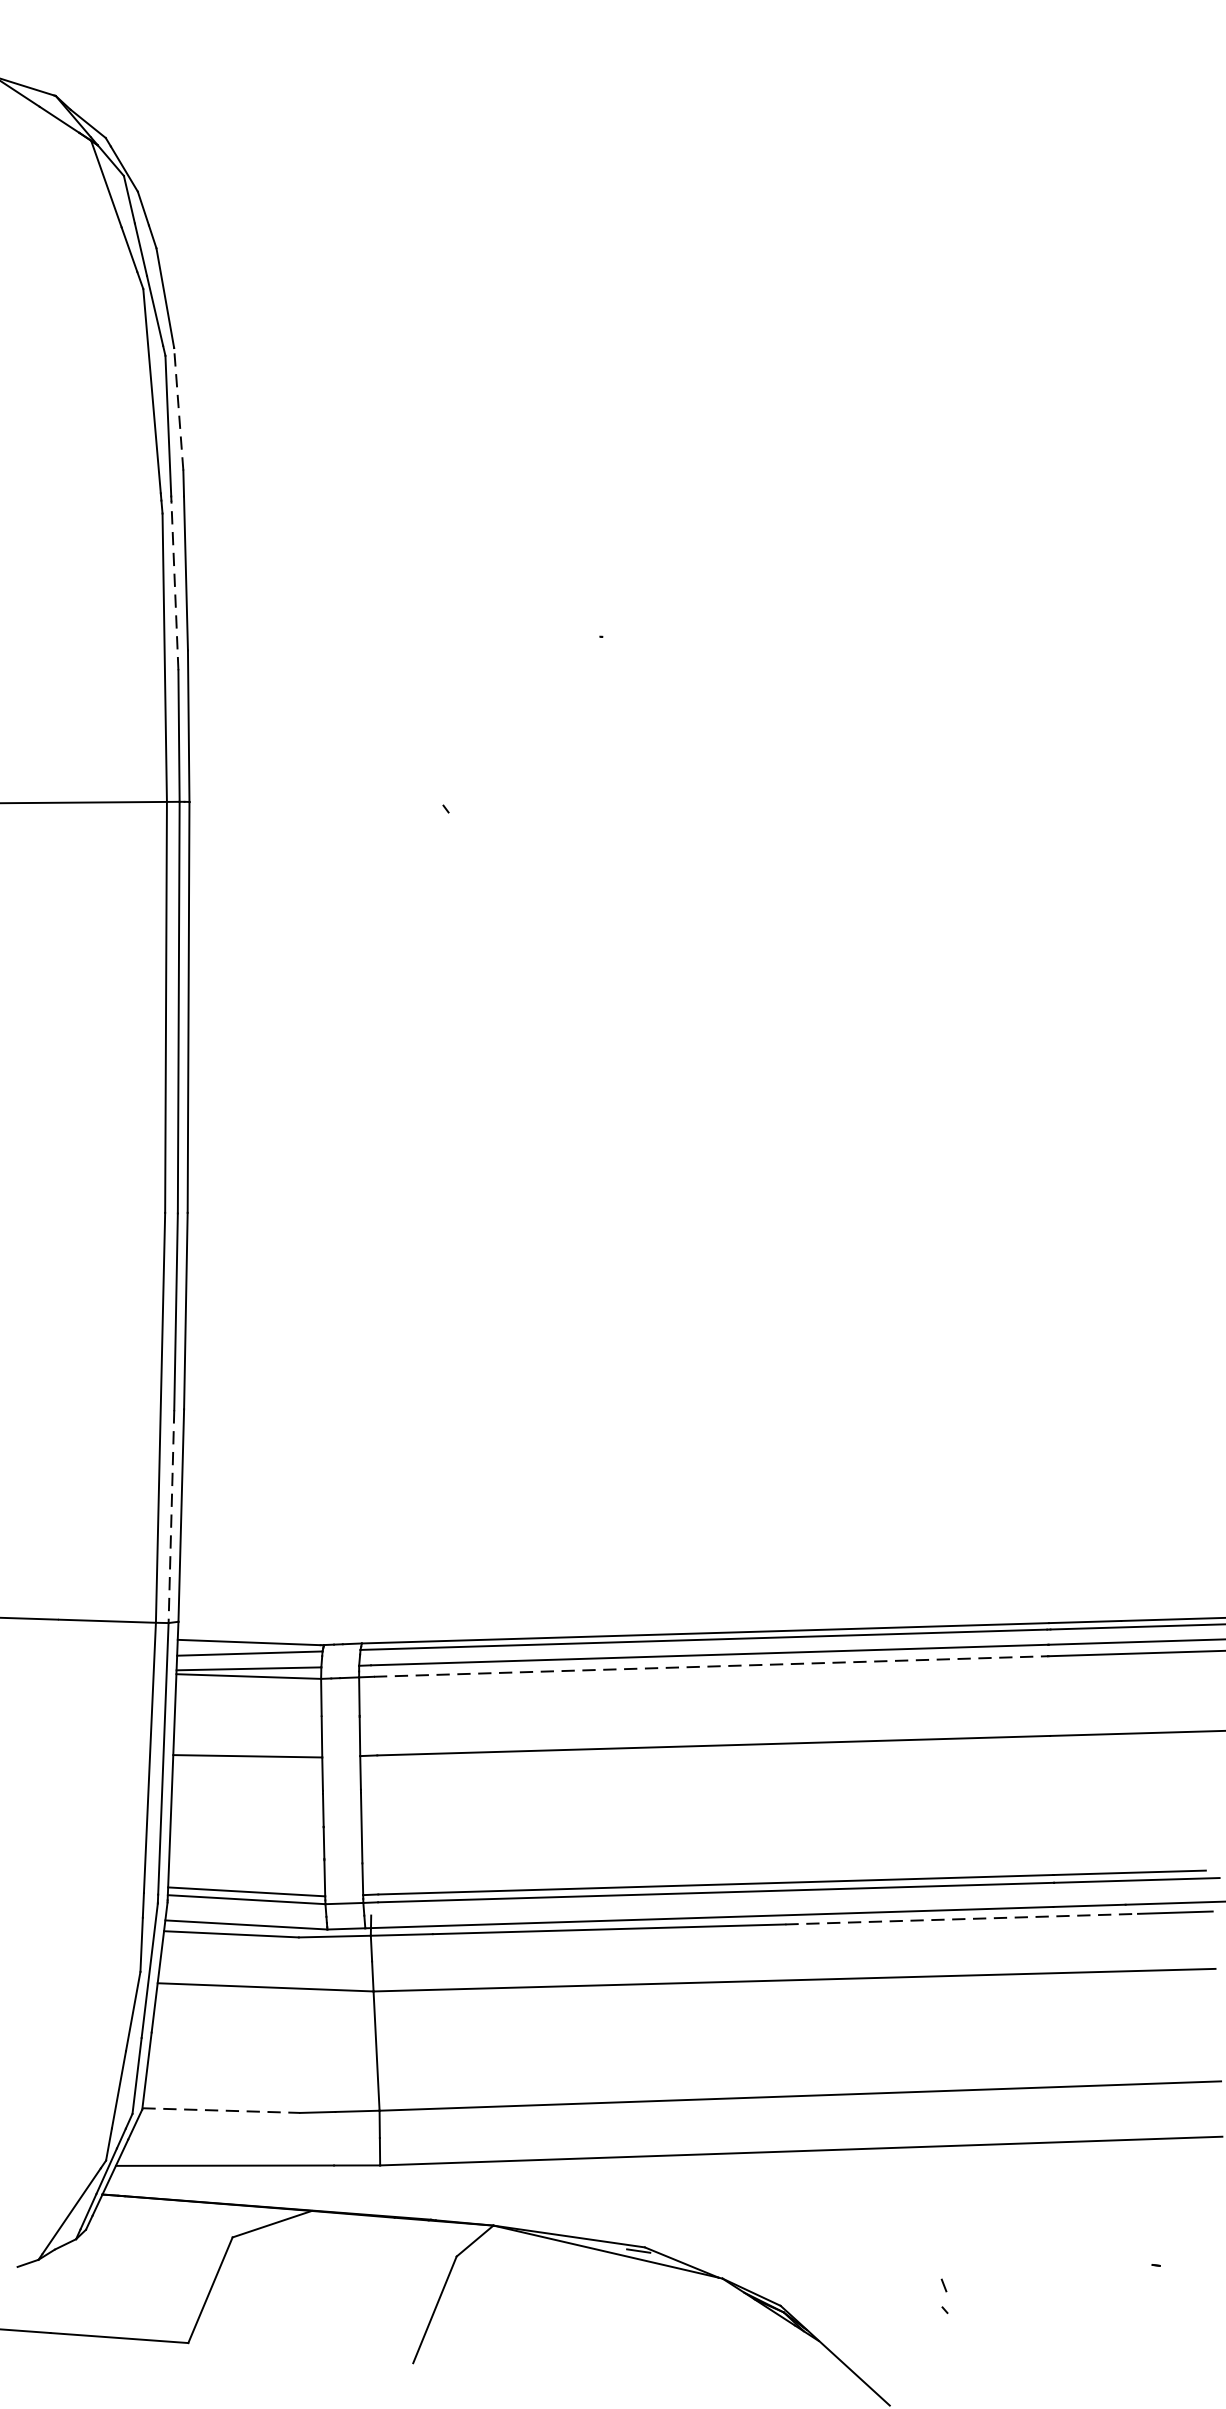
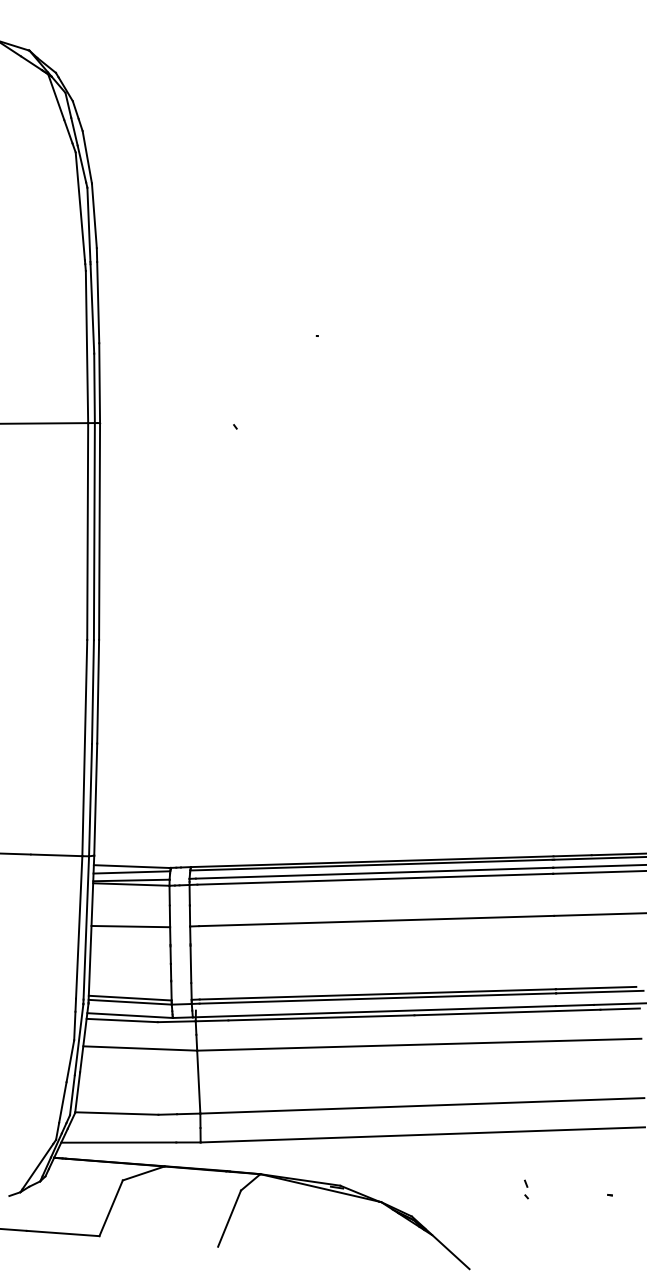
line: (178, 408) -> (94, 215), dashed -> solid
line: (175, 584) -> (92, 308), dashed -> solid
line: (171, 1517) -> (90, 800), dashed -> solid
line: (711, 1667) -> (375, 879), dashed -> solid
line: (961, 1919) -> (507, 1012), dashed -> solid
line: (220, 2110) -> (116, 1113), dashed -> solid
part: (944, 2296) -> (526, 1189), moved

